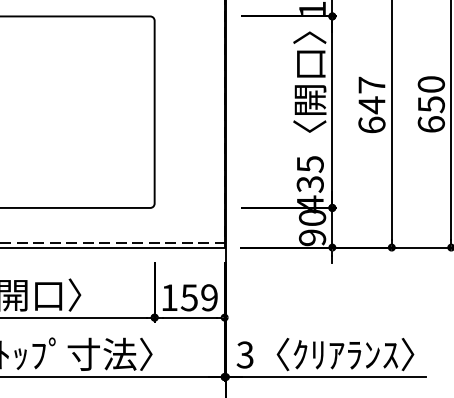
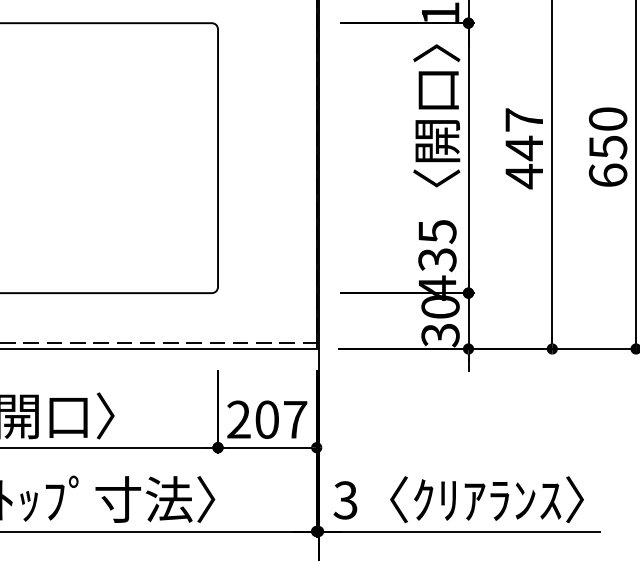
text: (371, 125) -> (523, 176), 647 -> 447
text: (312, 237) -> (440, 334), 90 -> 30
text: (189, 297) -> (267, 419), 159 -> 207

